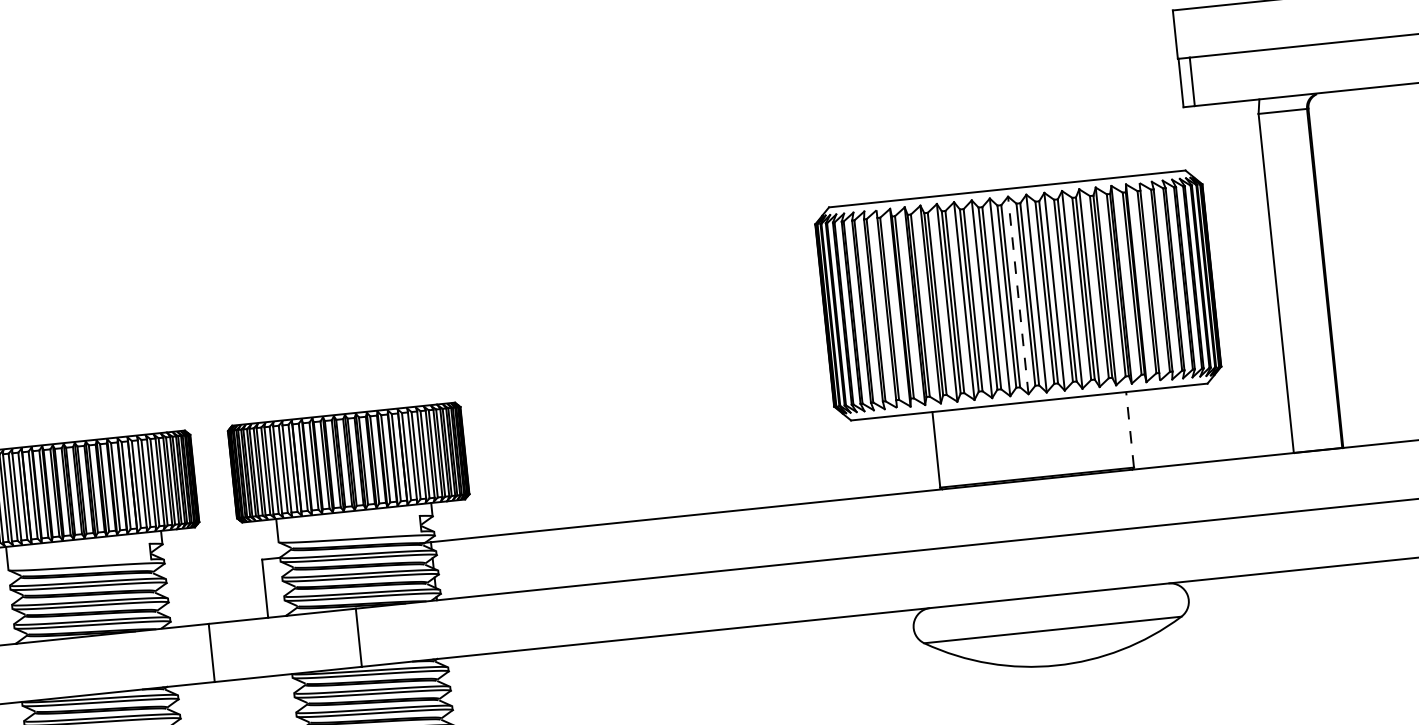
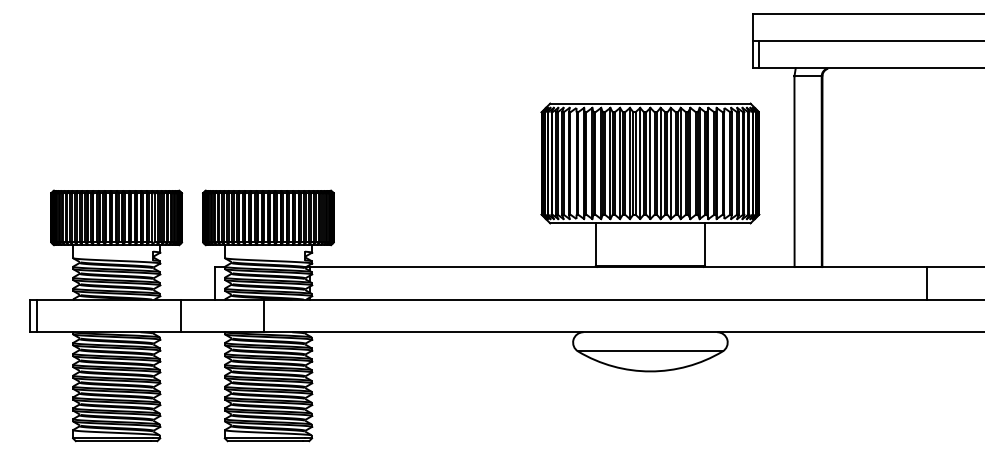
line: (1018, 295) -> (650, 163), dashed -> solid
line: (1129, 429) -> (704, 244), dashed -> solid

